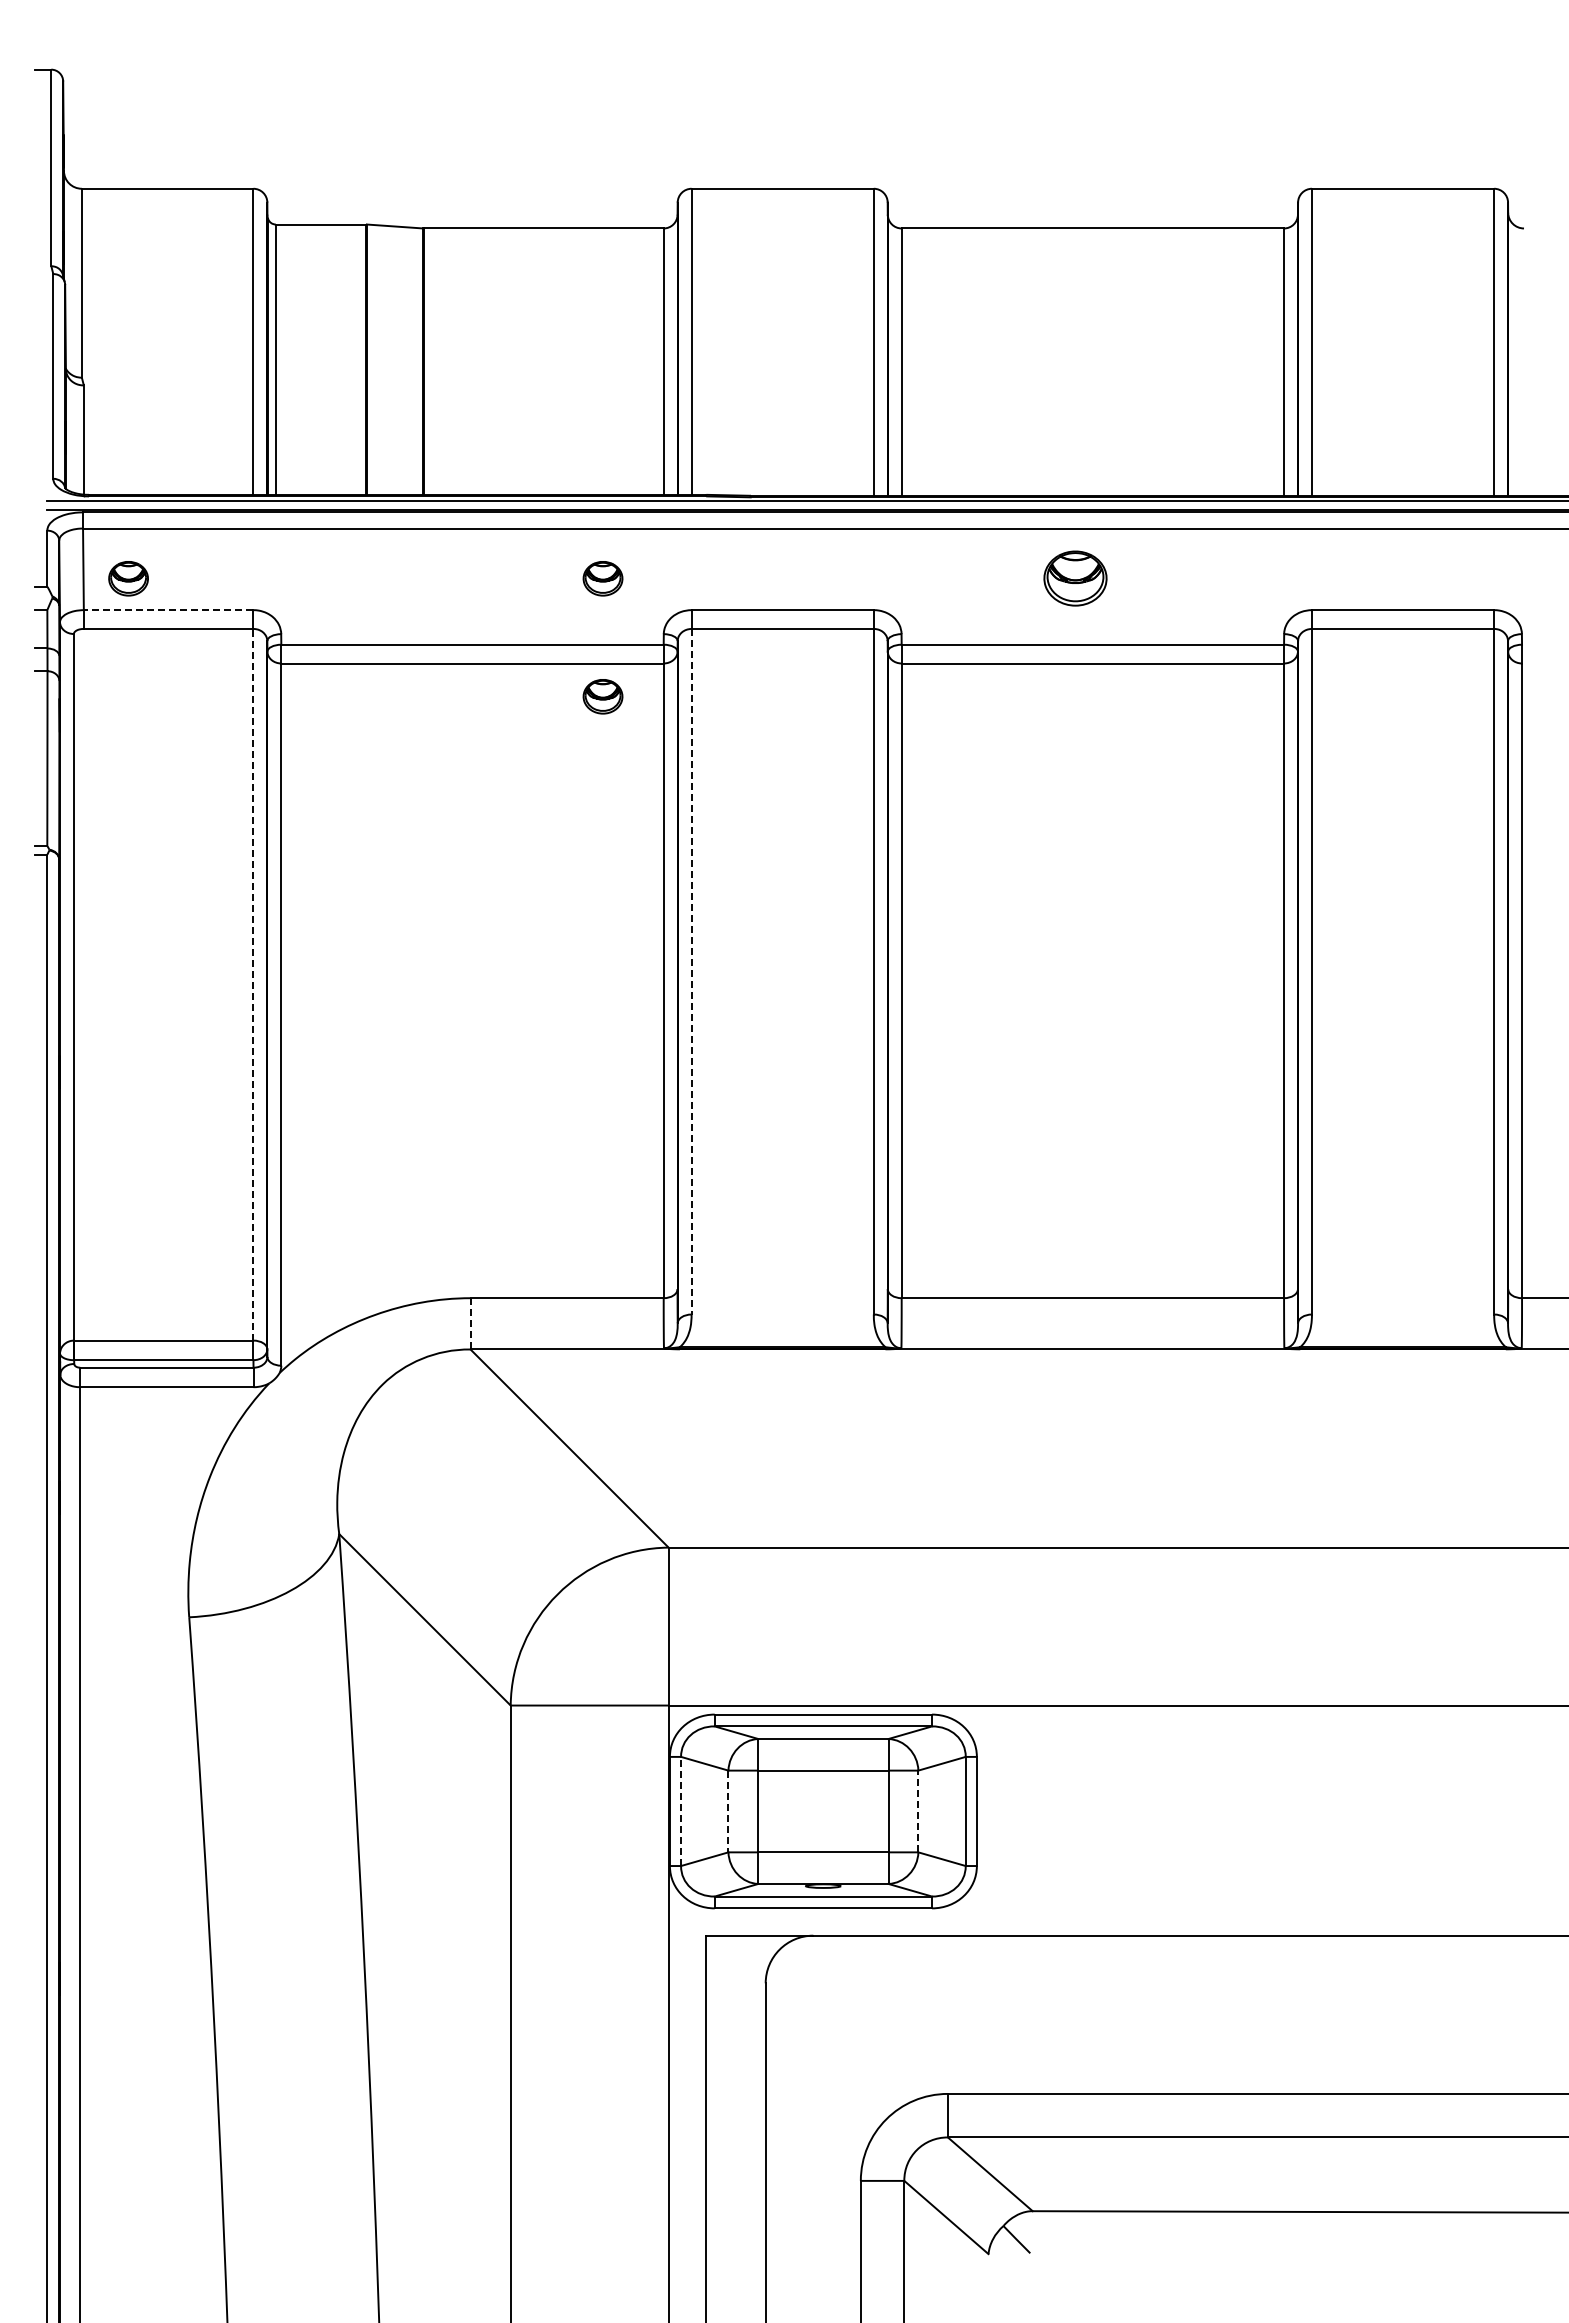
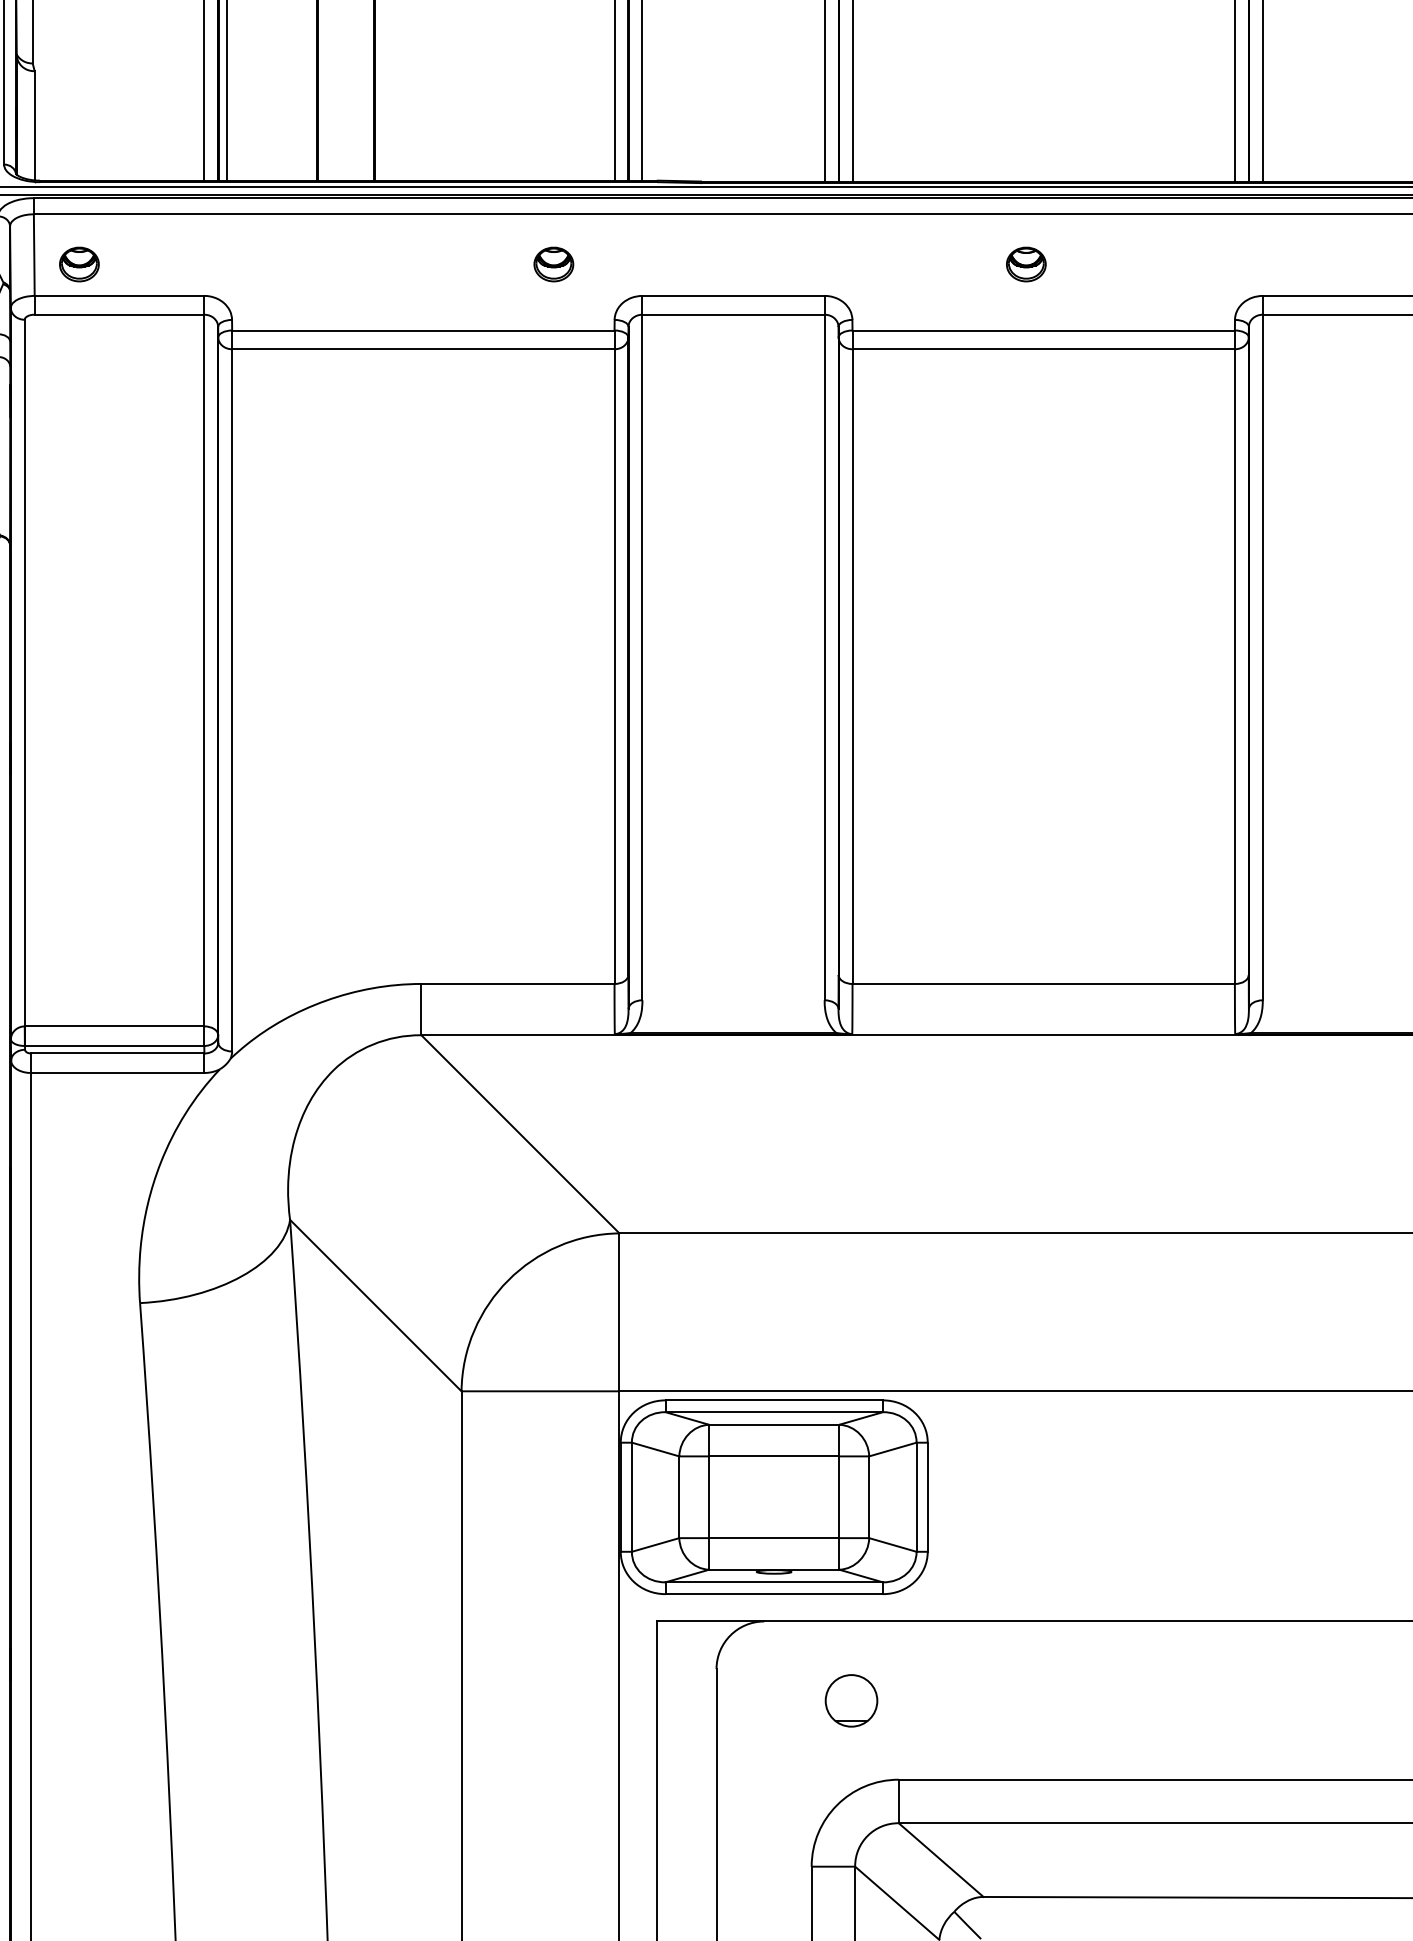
part: (1075, 578) -> (1026, 264), size x0.62
line: (168, 610) -> (119, 296), dashed -> solid
part: (602, 696) -> (553, 382), removed
line: (691, 971) -> (642, 657), dashed -> solid
line: (253, 984) -> (204, 670), dashed -> solid
line: (470, 1323) -> (421, 1009), dashed -> solid
line: (681, 1811) -> (632, 1497), dashed -> solid
line: (728, 1811) -> (679, 1497), dashed -> solid
line: (918, 1811) -> (869, 1497), dashed -> solid
part: (900, 2014) -> (851, 1700), added

